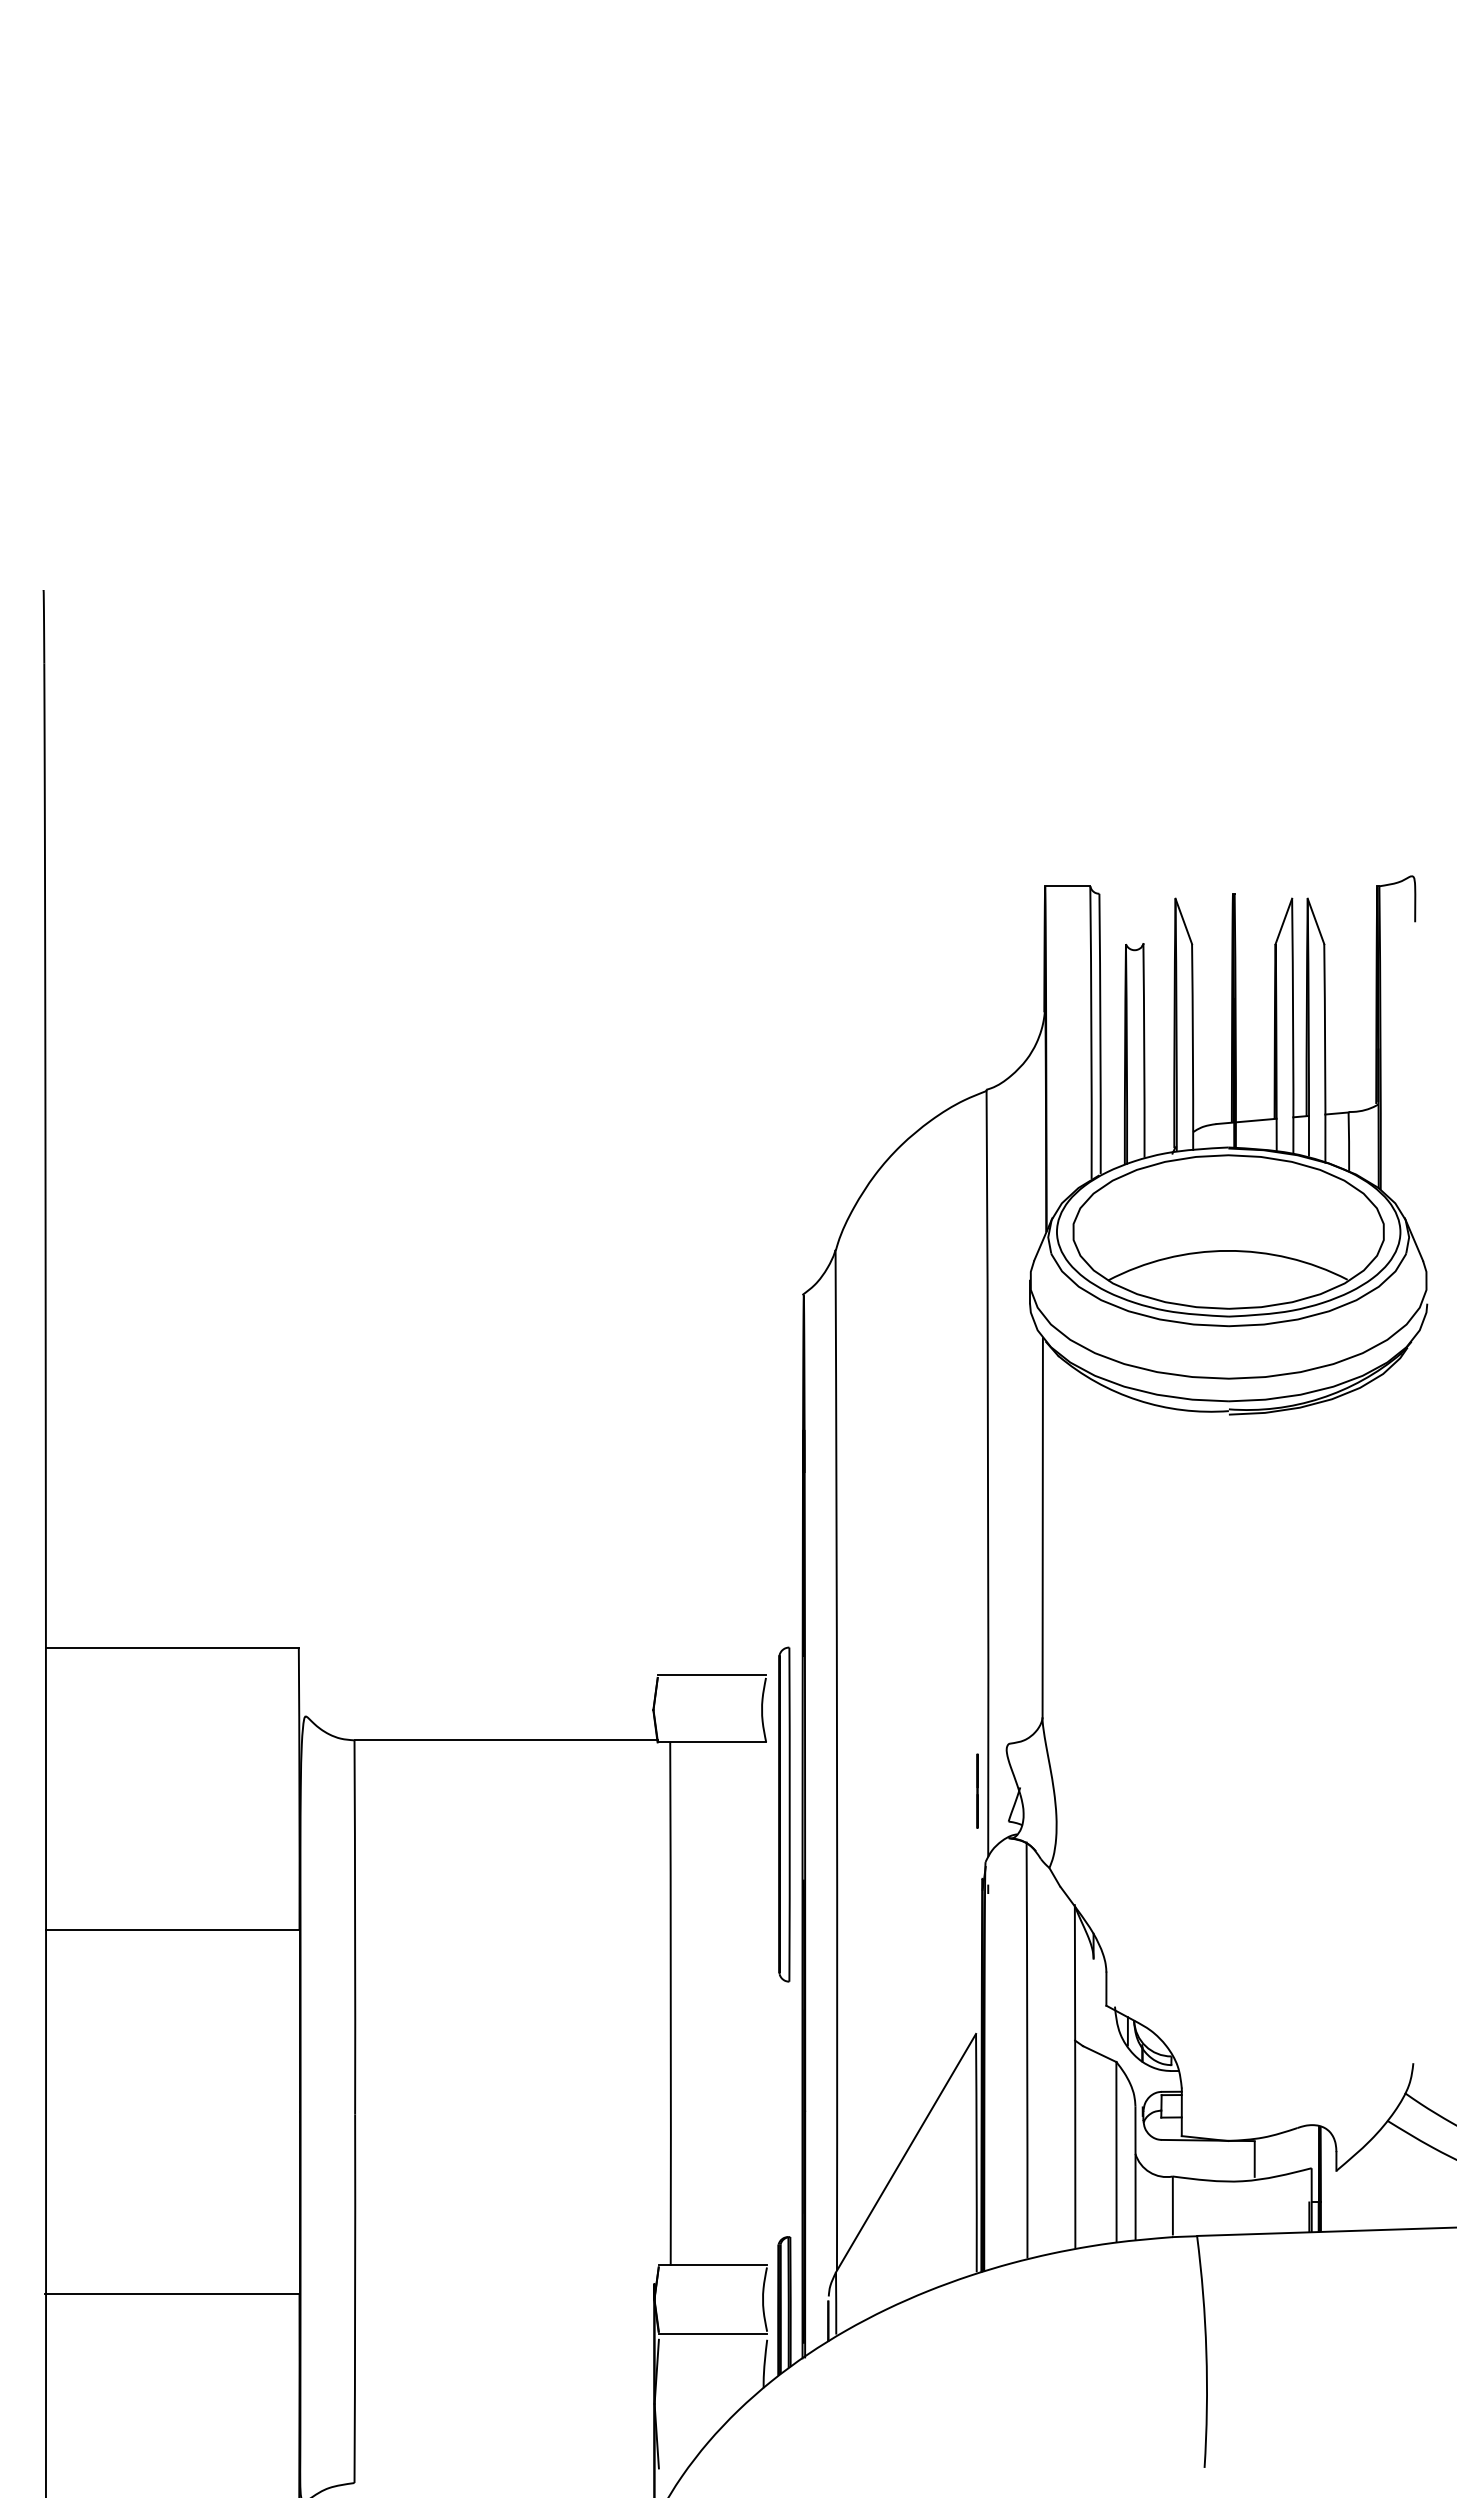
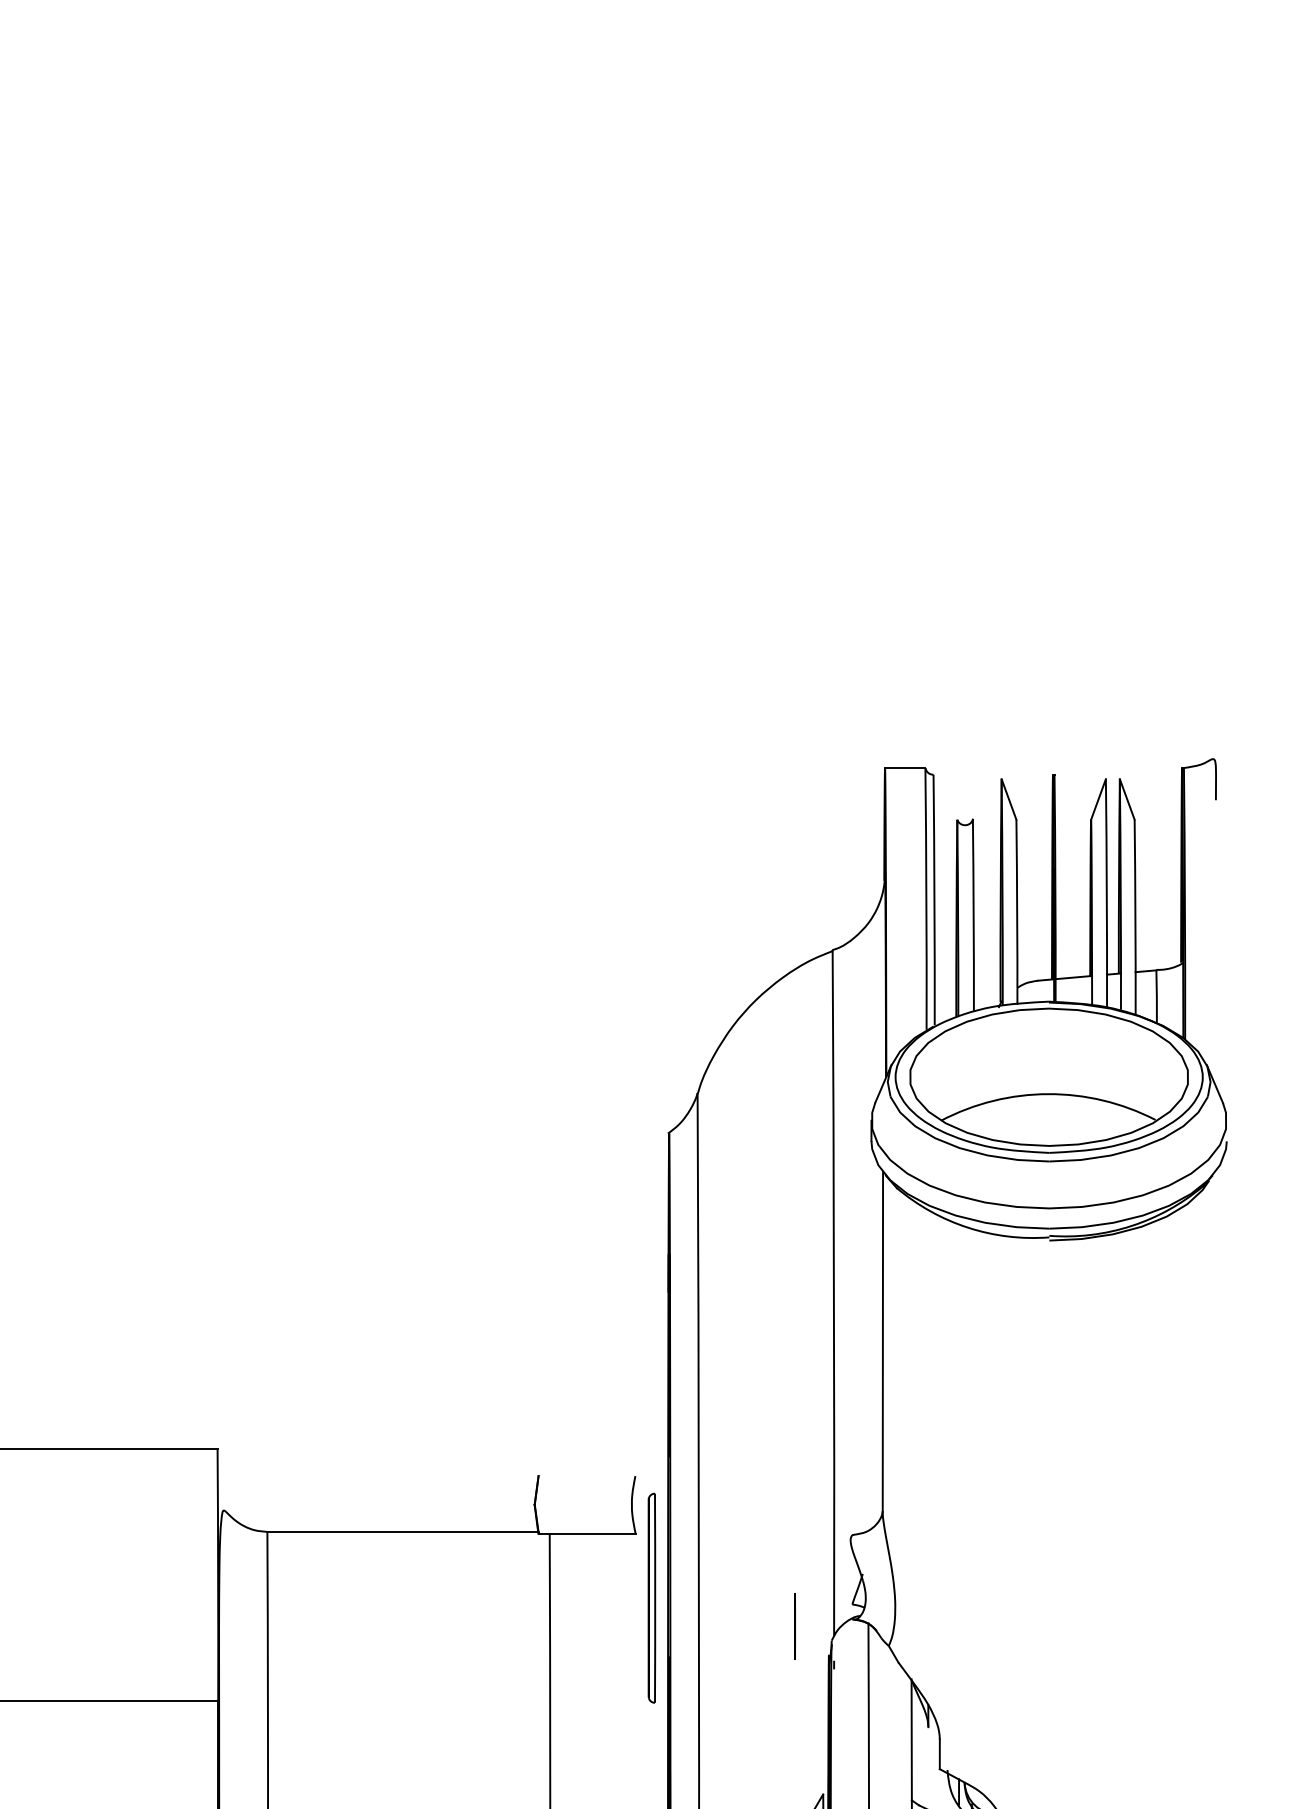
line: (711, 1675) -> (586, 1473), removed
line: (977, 1790) -> (795, 1625), moved
part: (784, 1814) -> (651, 1598), size x0.7

